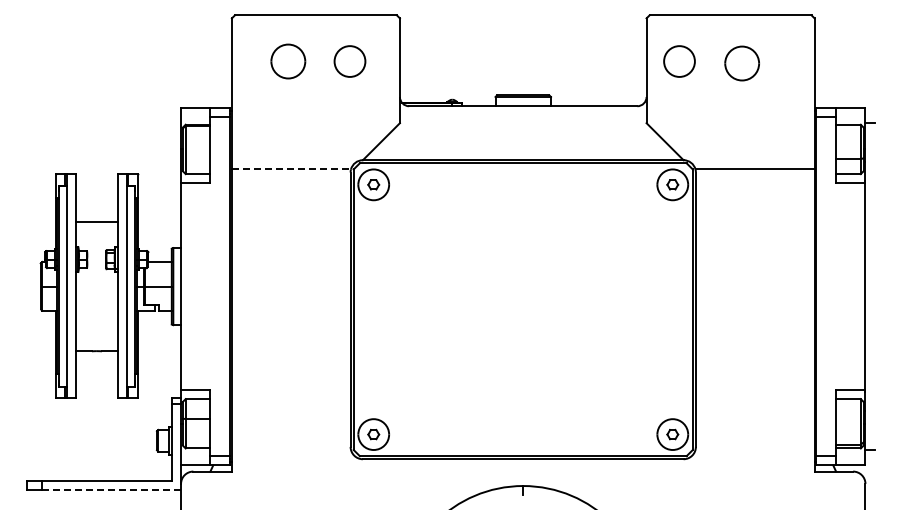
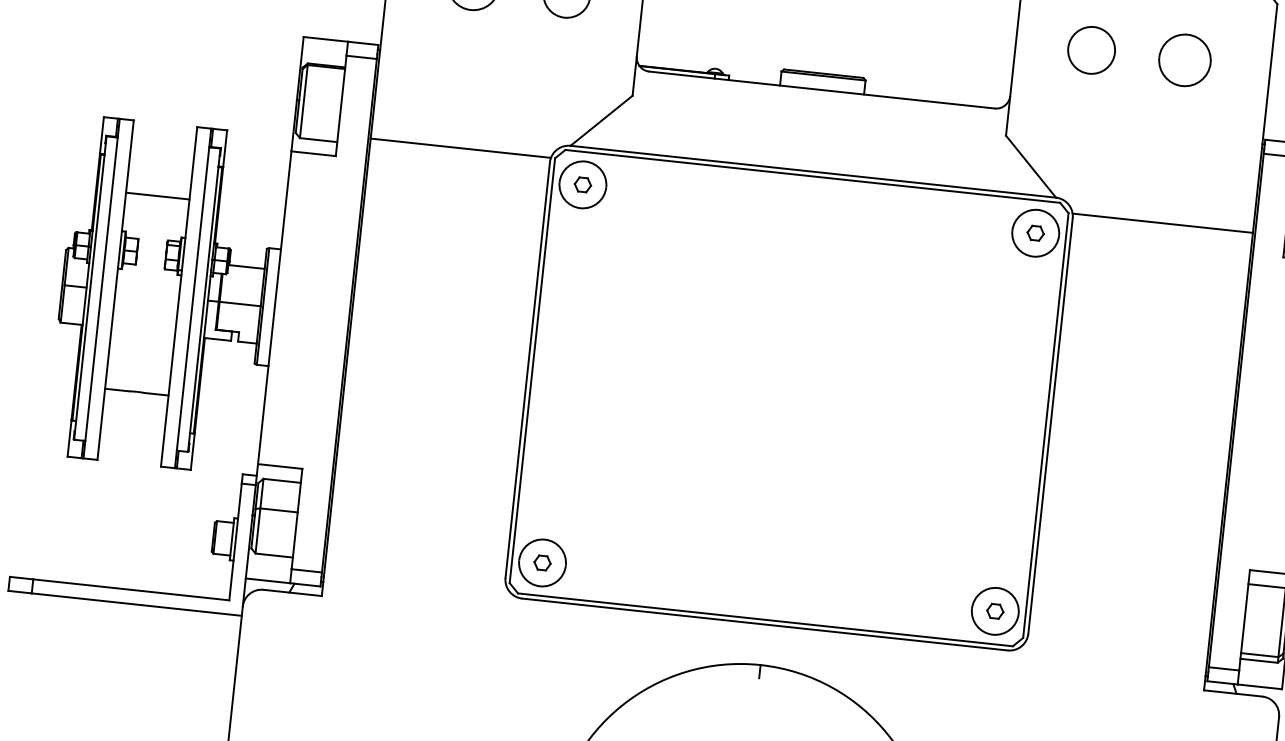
circle: (679, 61) -> (1091, 50), moved
part: (741, 63) -> (1183, 60), moved
line: (291, 169) -> (460, 148), dashed -> solid
line: (111, 490) -> (136, 605), dashed -> solid

